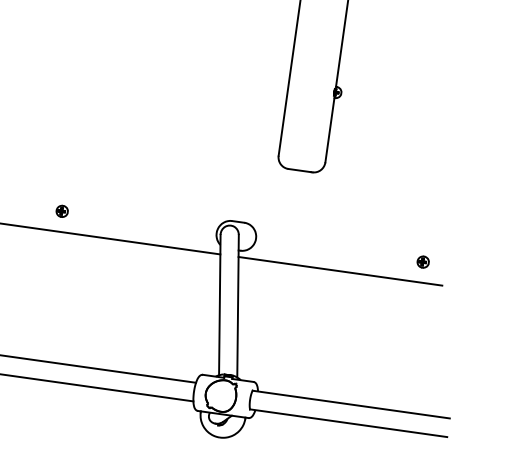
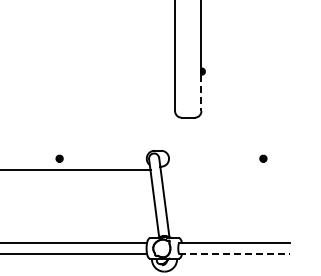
line: (329, 131) -> (201, 93), solid -> dashed
line: (338, 271) -> (217, 170), removed
line: (348, 422) -> (234, 253), solid -> dashed

